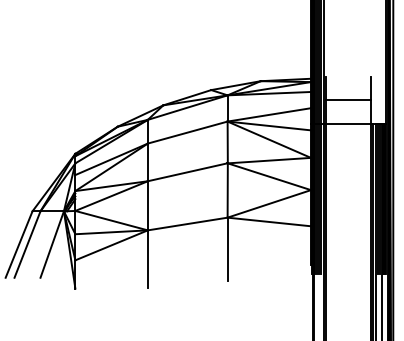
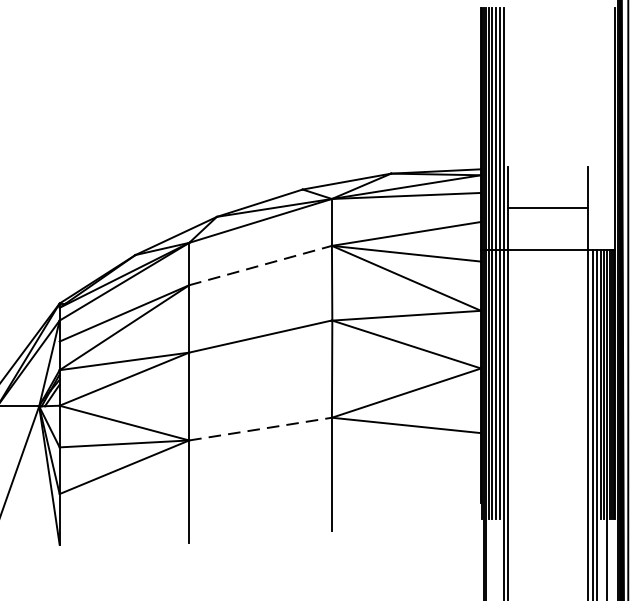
line: (188, 132) -> (261, 265), solid -> dashed
line: (188, 223) -> (261, 428), solid -> dashed

